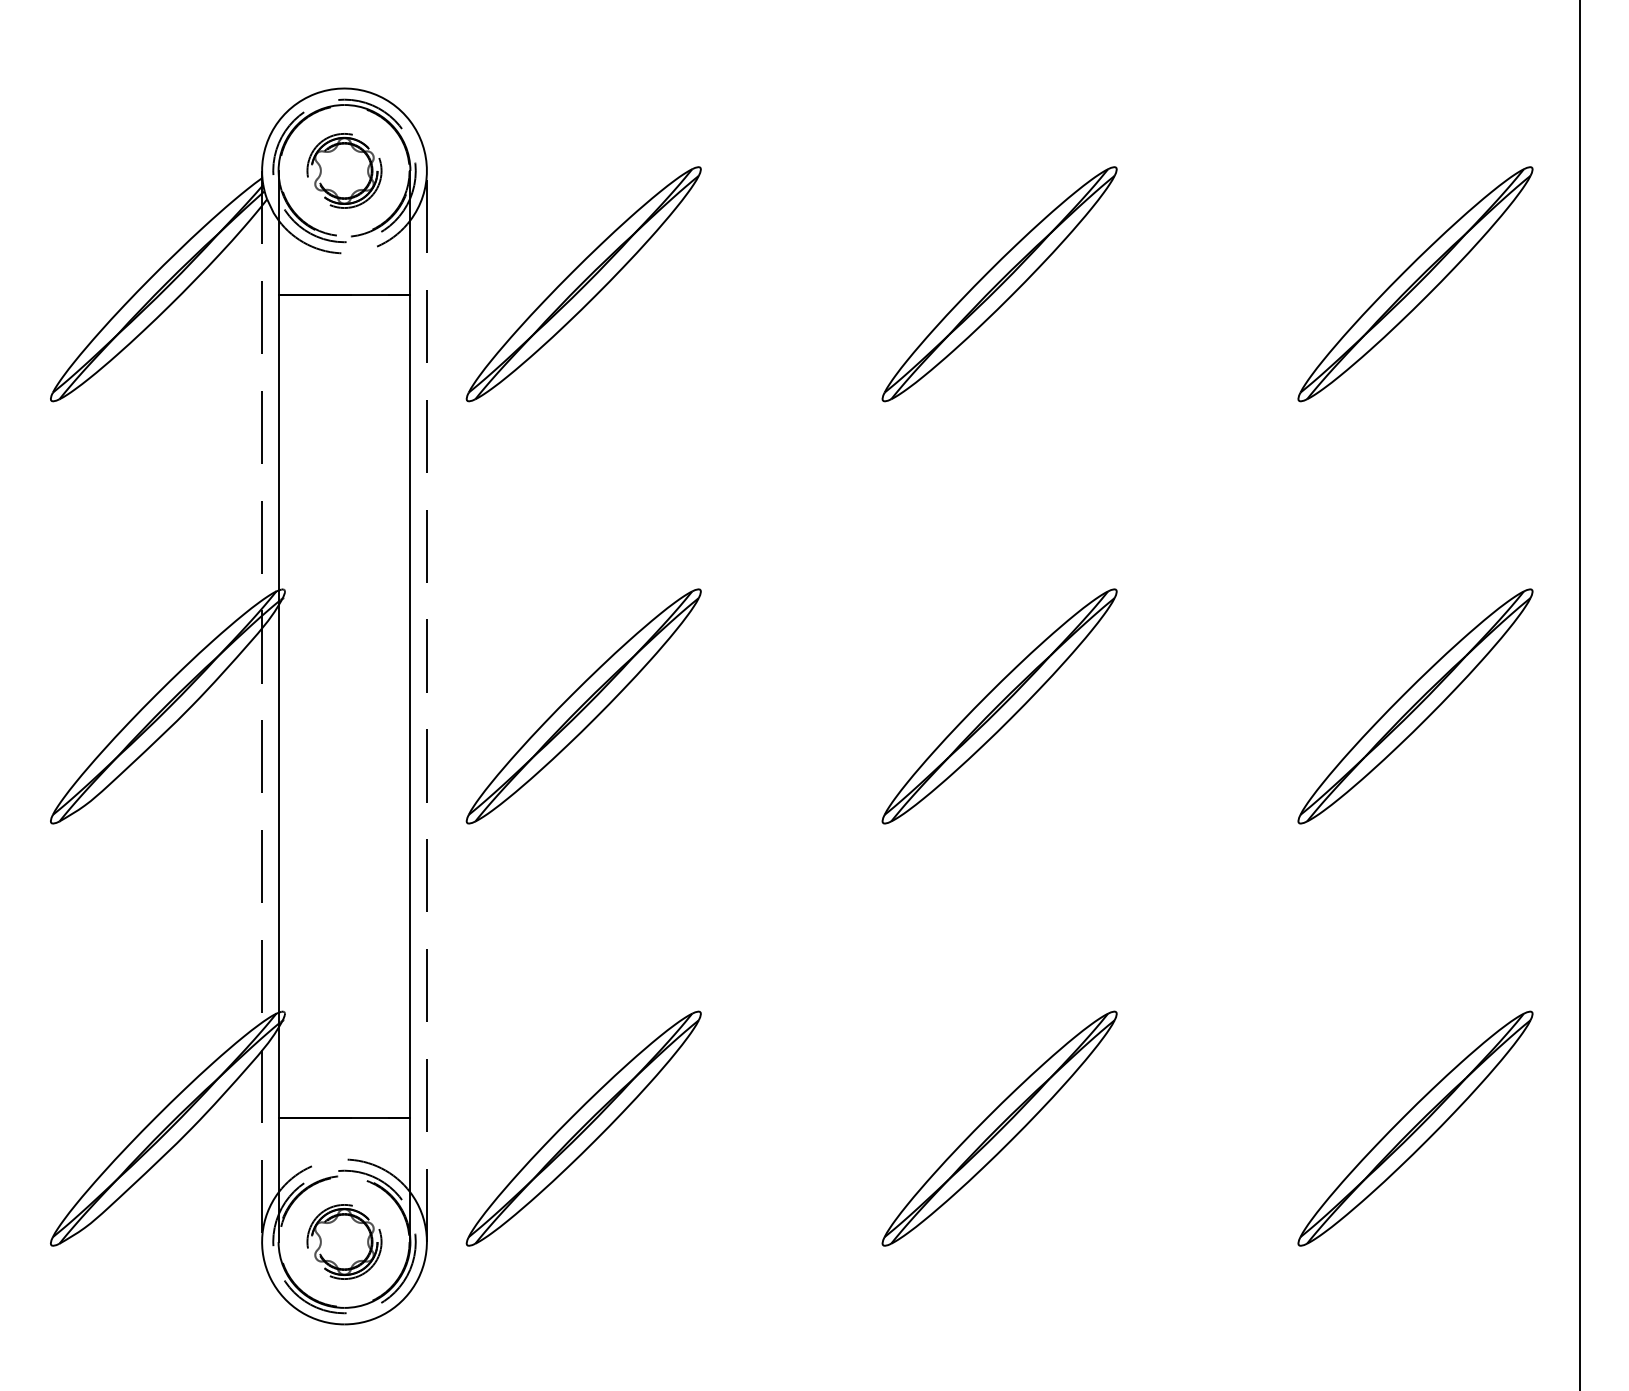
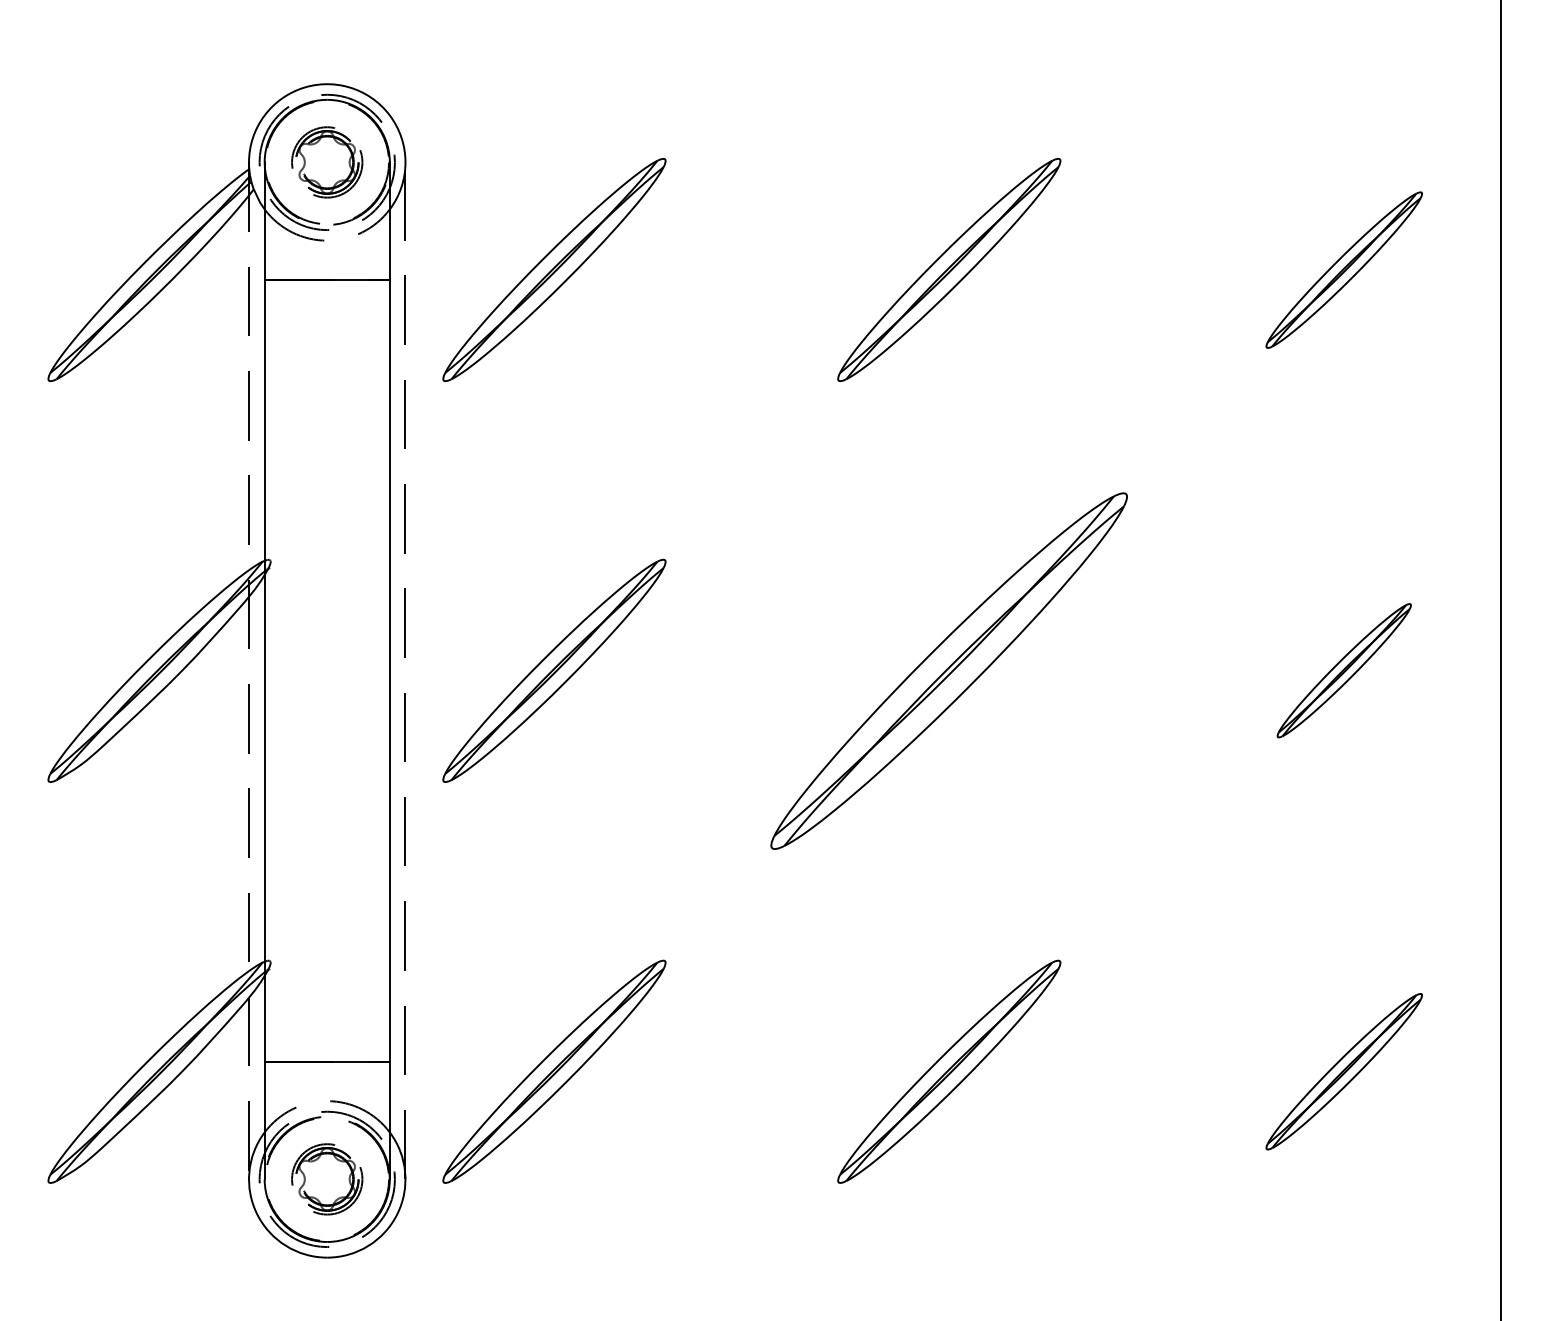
part: (1415, 284) -> (1344, 270), size x0.7
part: (999, 706) -> (949, 670), size x1.6
part: (1415, 706) -> (1344, 670), size x0.6
part: (1415, 1128) -> (1344, 1071), size x0.7

